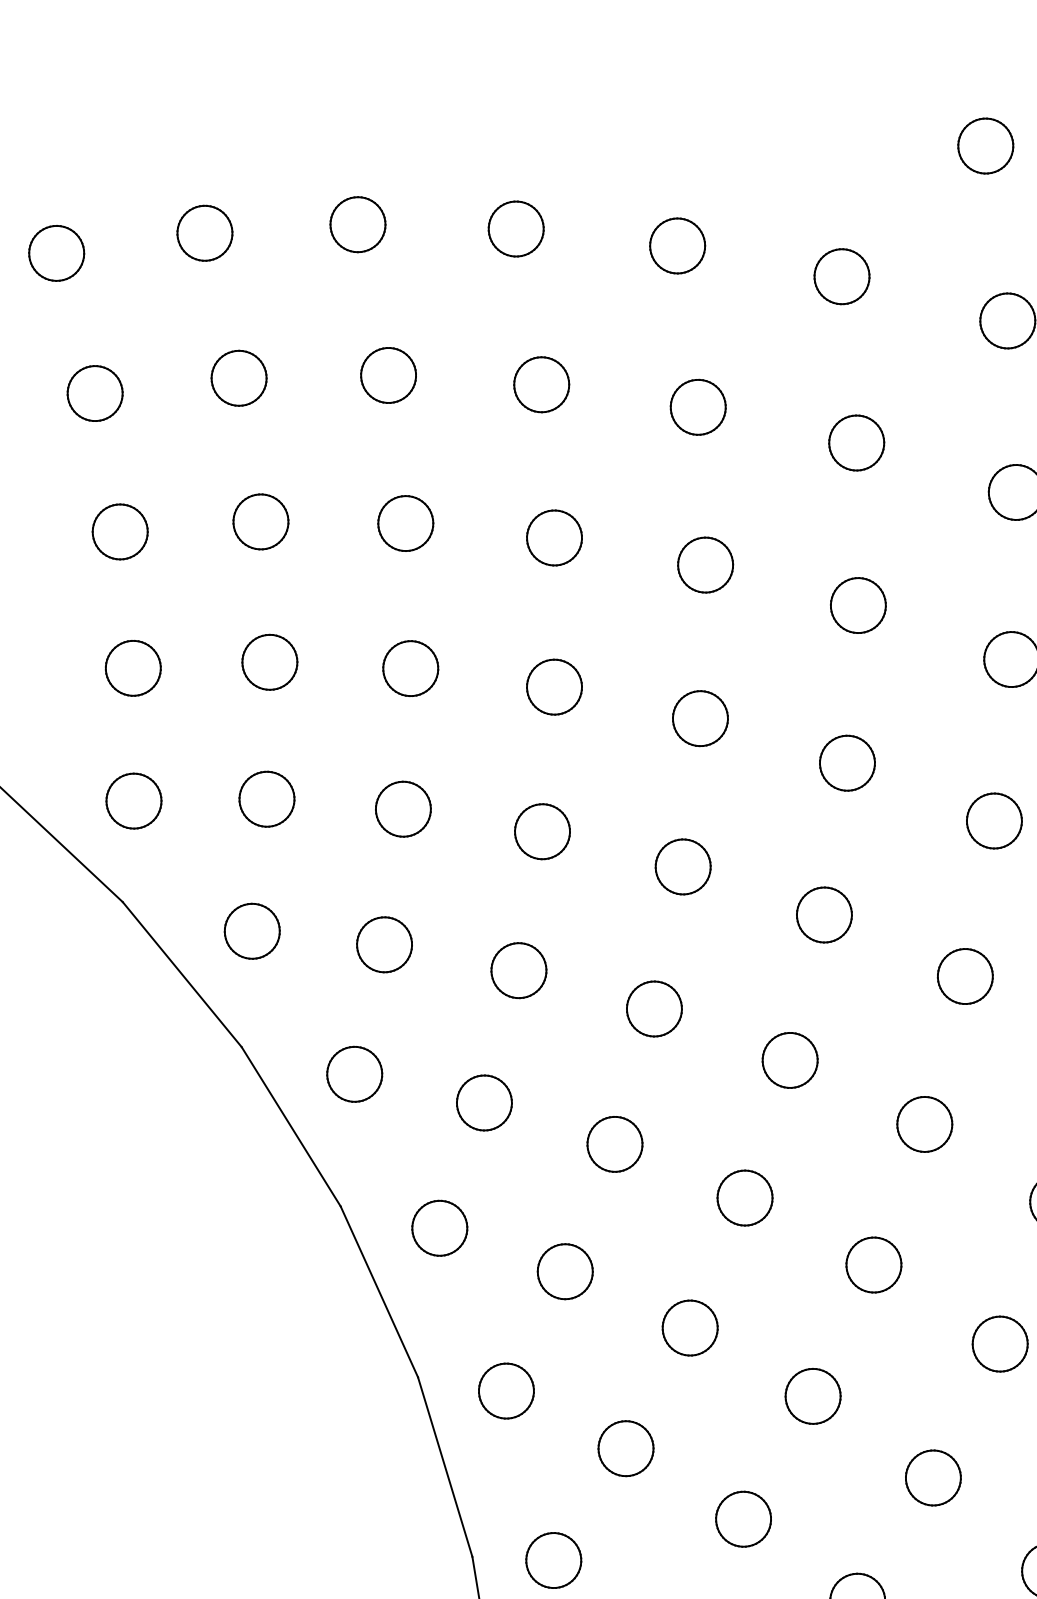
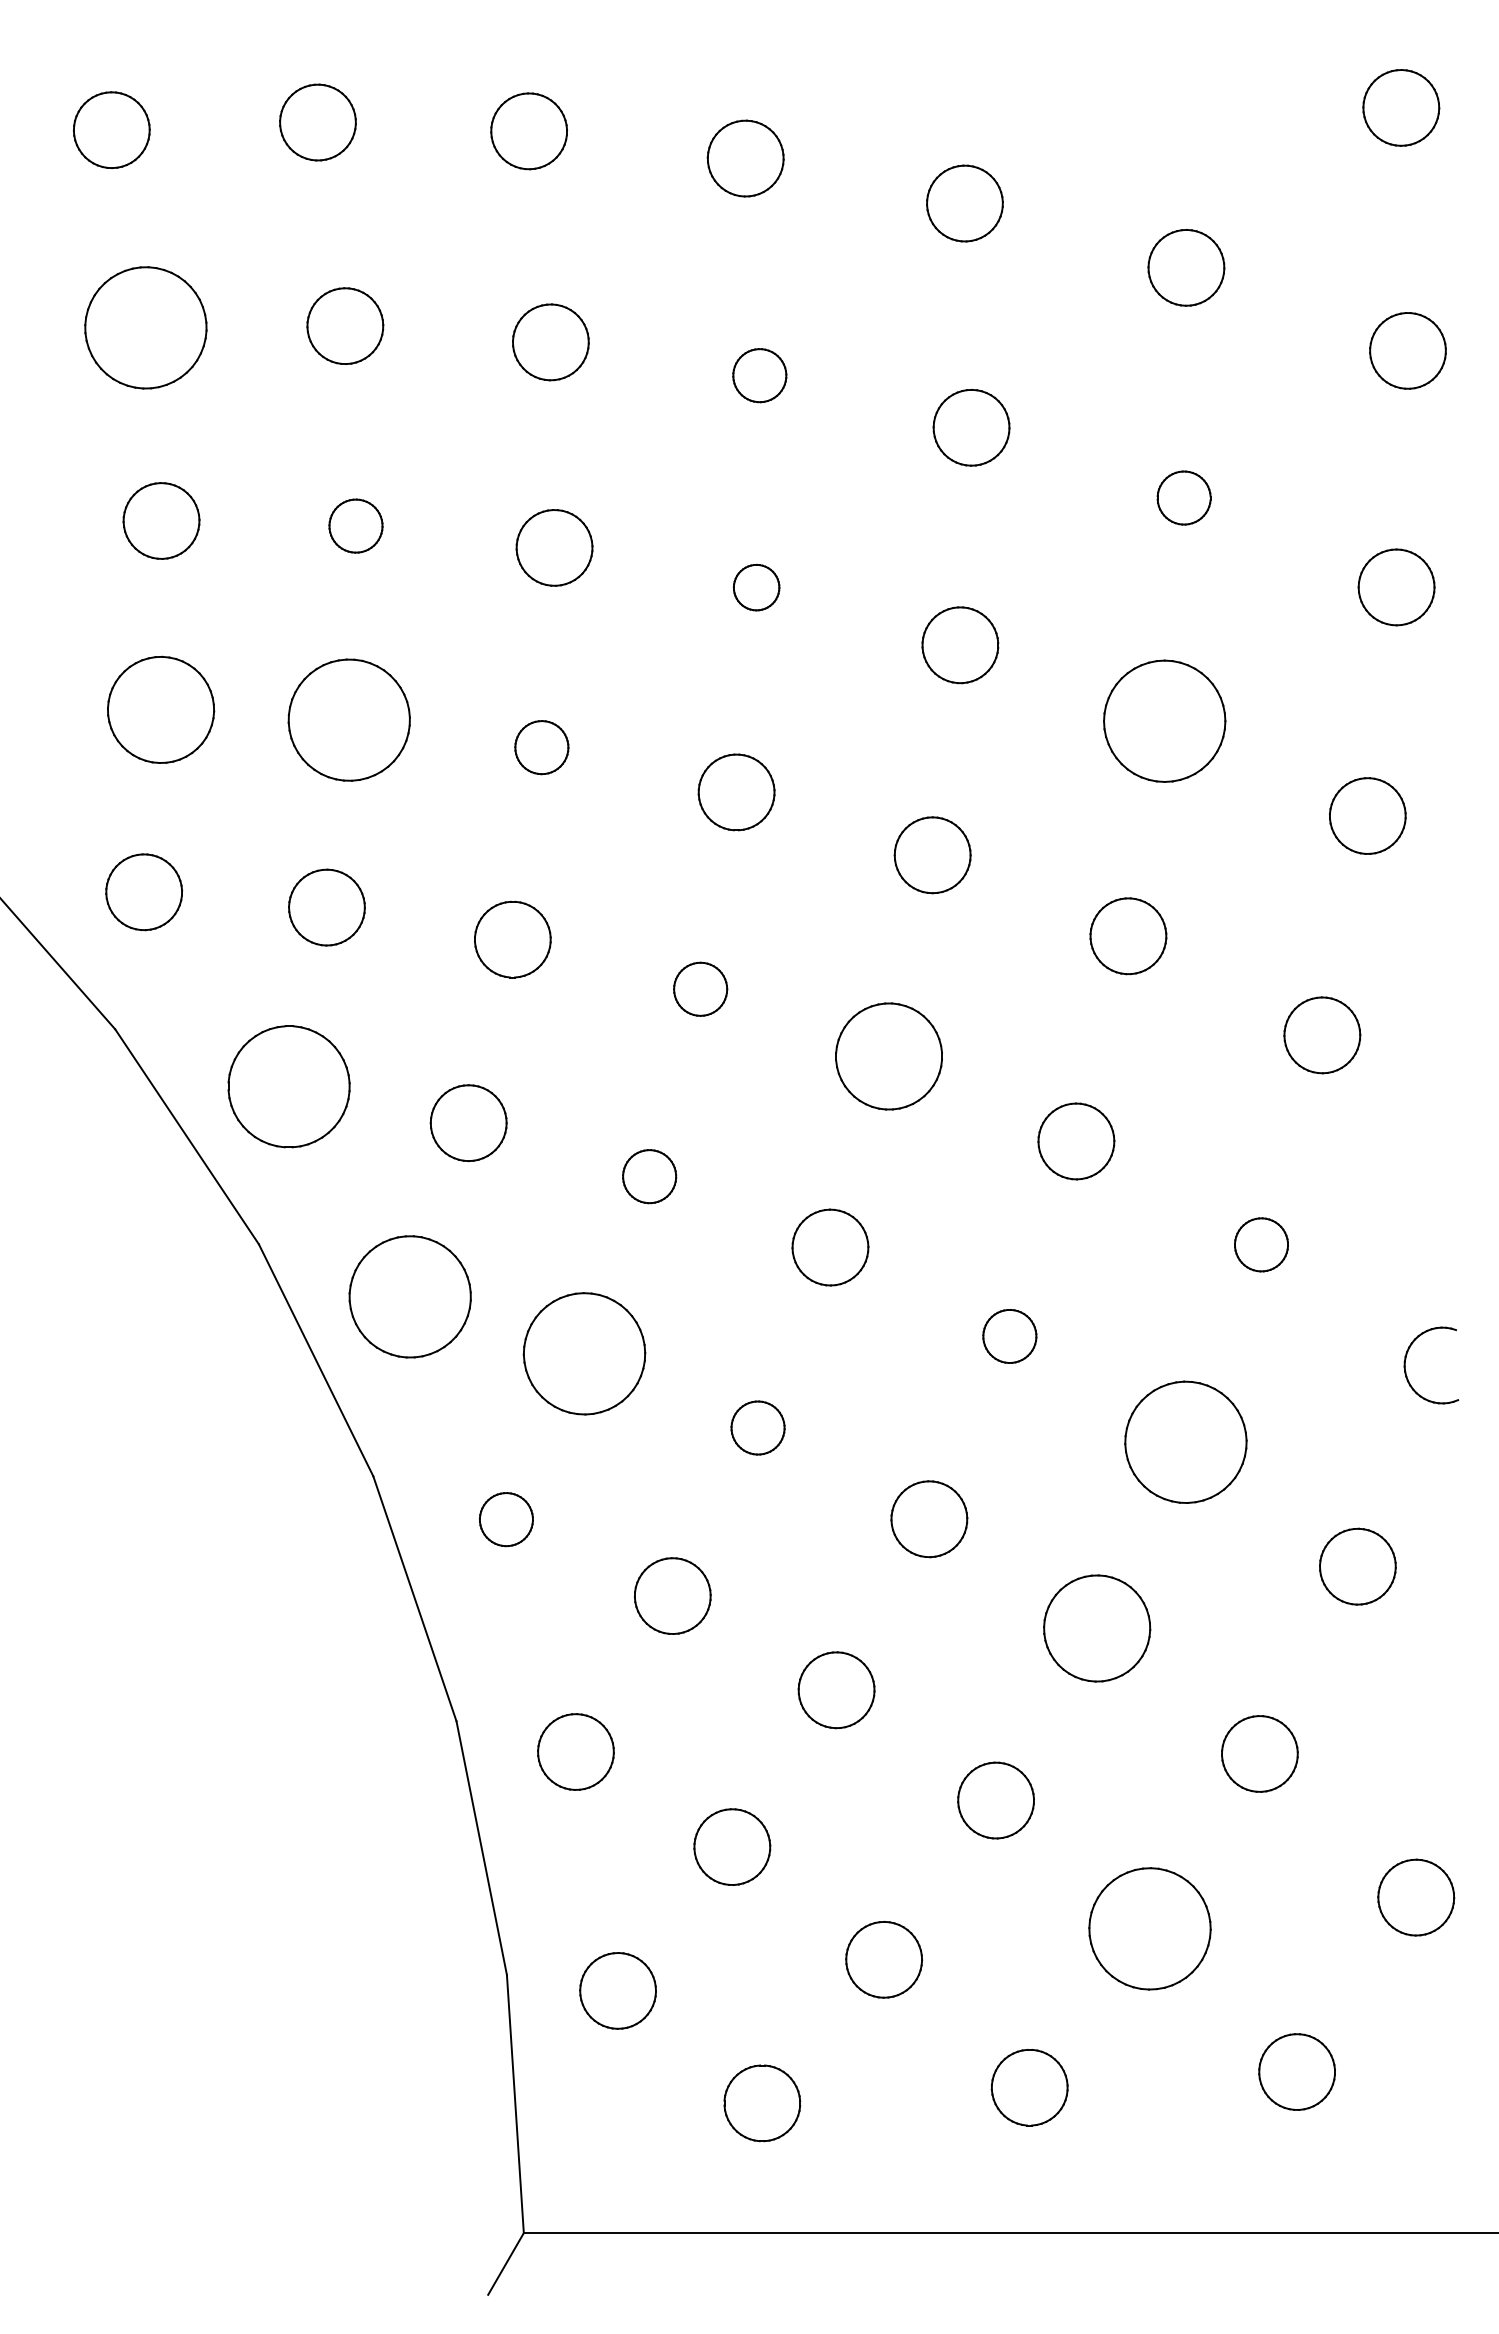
part: (541, 384) -> (759, 375), size x0.7
part: (94, 393) -> (145, 327), size x1.6
part: (856, 442) -> (1183, 497), size x0.7
part: (260, 521) -> (355, 525), size x0.7
part: (554, 537) -> (756, 587), size x0.6
part: (858, 605) -> (1164, 721), size x1.6
part: (269, 661) -> (349, 719), size x1.6
part: (133, 667) -> (161, 709), size x1.4
part: (410, 668) -> (541, 747), size x0.7
part: (542, 831) -> (700, 989), size x0.7
part: (682, 866) -> (888, 1056), size x1.4
part: (251, 931) -> (288, 1086), size x1.6
part: (518, 970) -> (649, 1176), size x0.7
part: (965, 976) -> (1261, 1244), size x0.7
part: (789, 1060) -> (1009, 1336), size x0.7
part: (354, 1074) -> (410, 1296), size x1.6
part: (484, 1102) -> (584, 1353), size x1.6
part: (924, 1124) -> (1185, 1442), size x1.6
part: (614, 1144) -> (757, 1427), size x0.7
part: (439, 1228) -> (506, 1519), size x0.7
part: (874, 1265) -> (1097, 1628), size x1.4
part: (933, 1477) -> (1150, 1928), size x1.6

